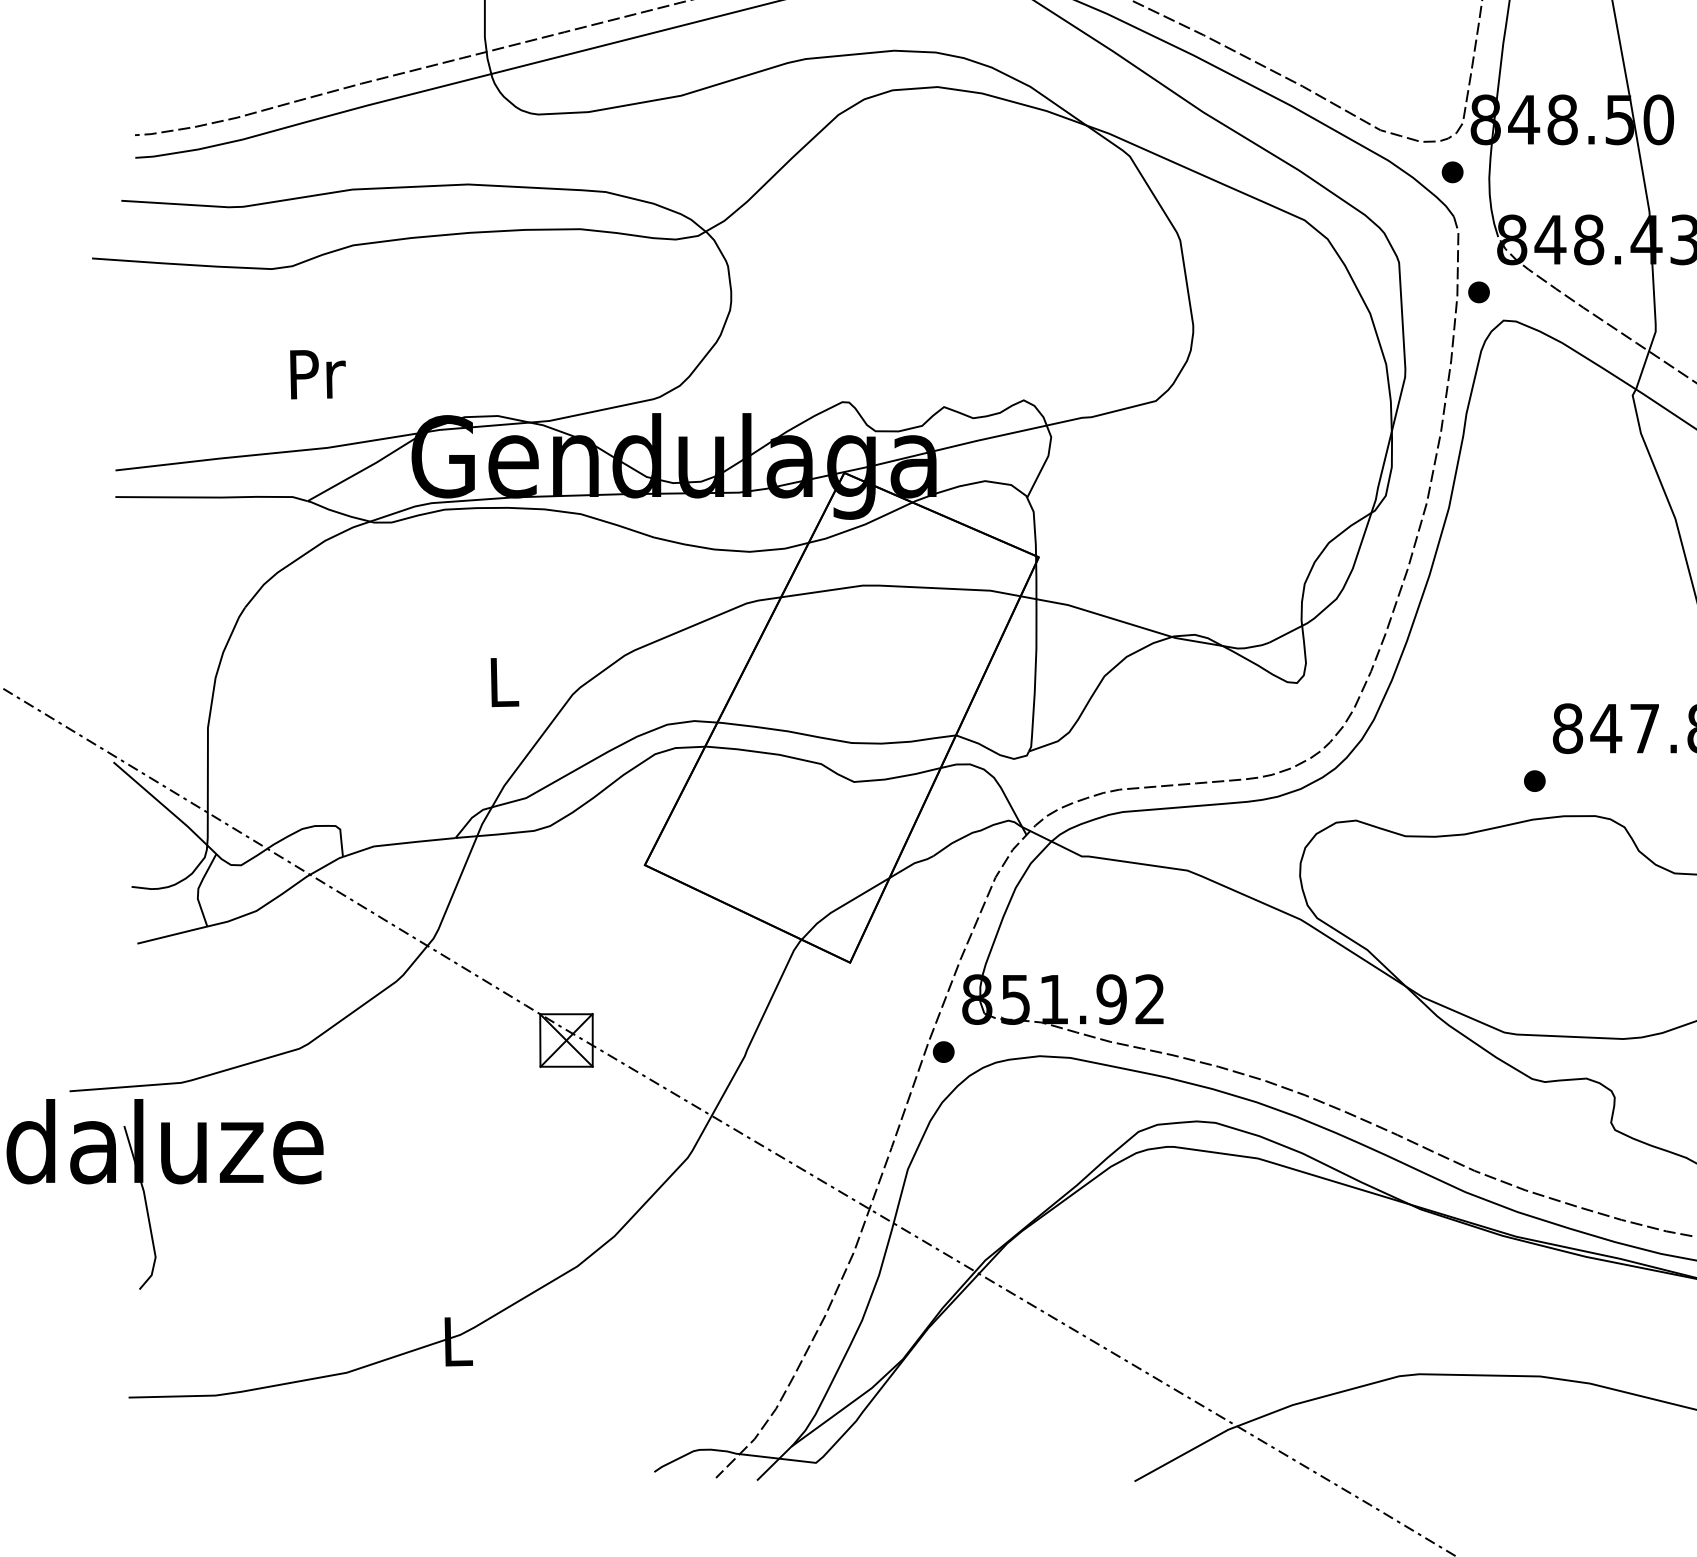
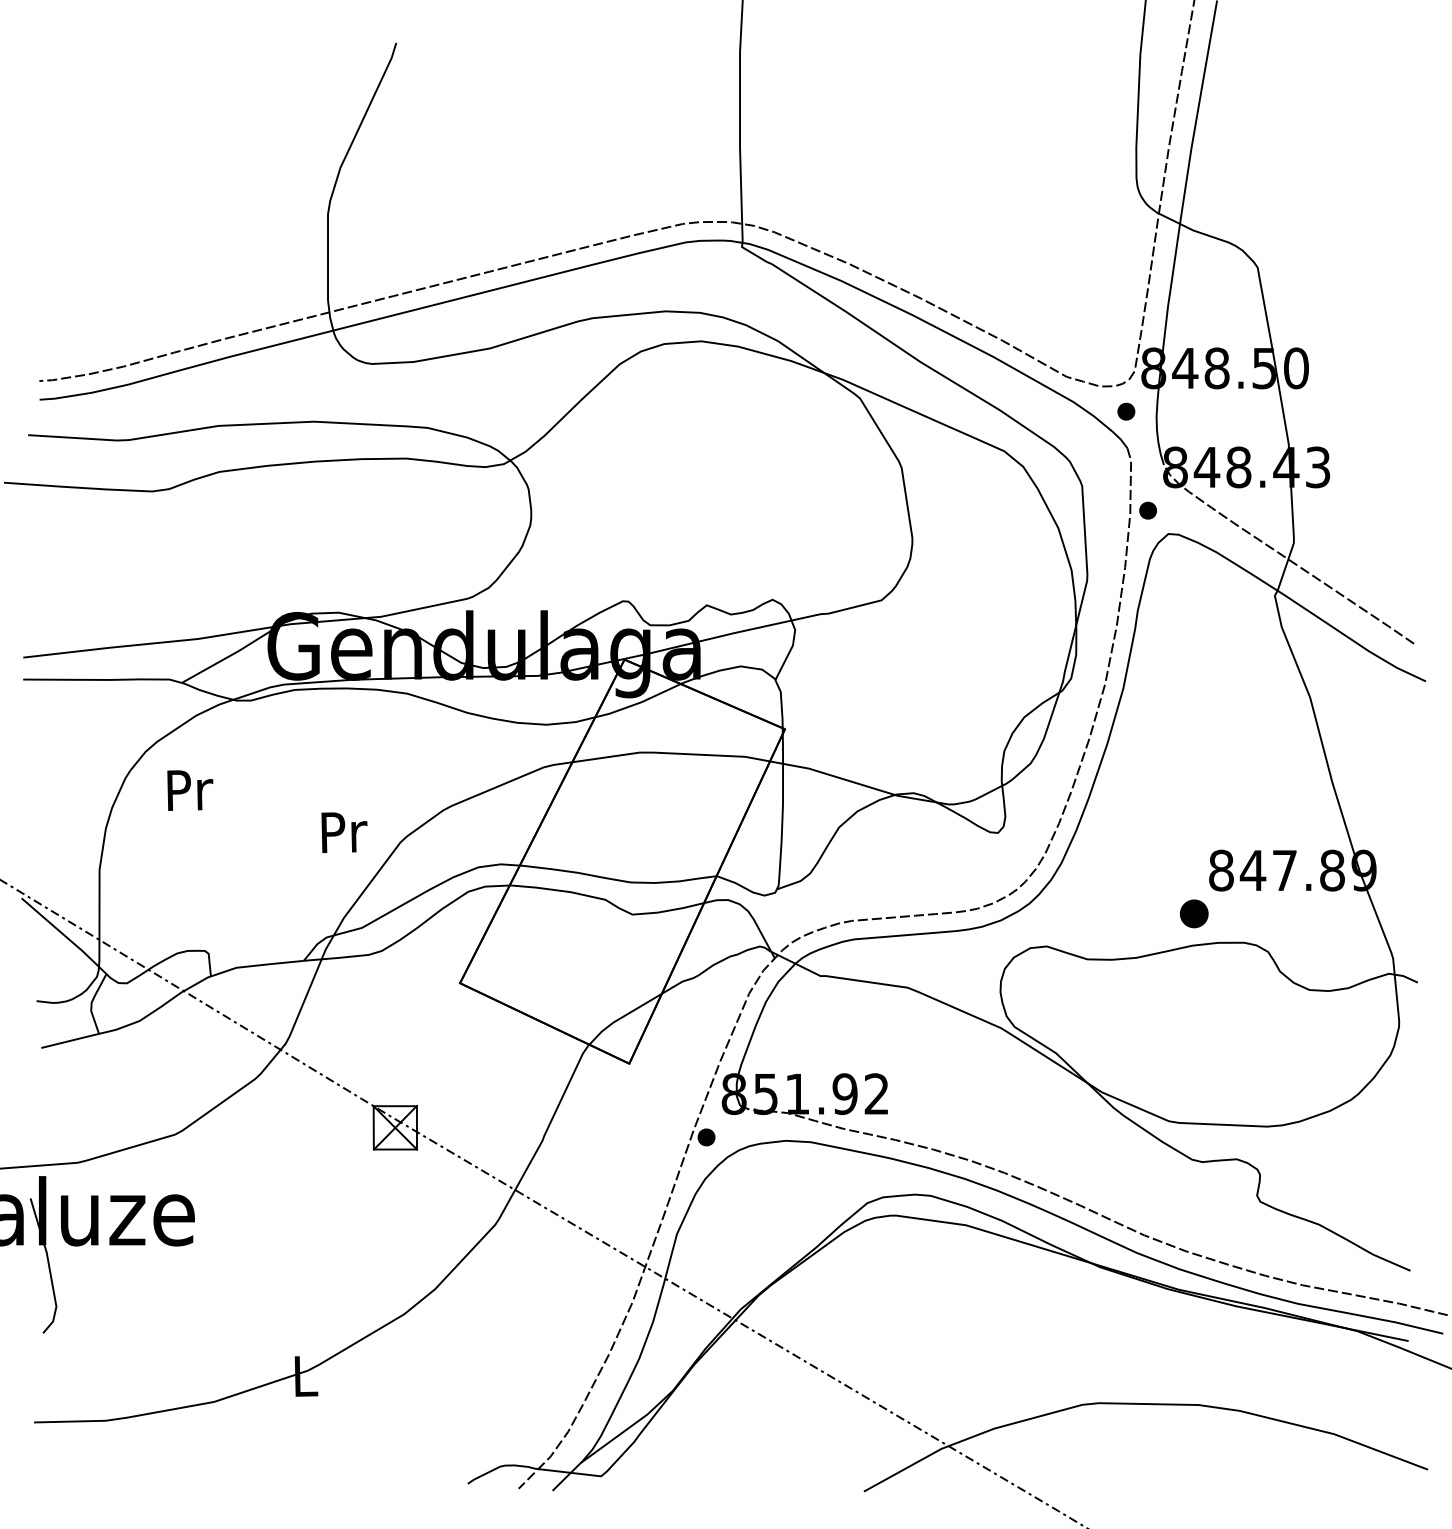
text: (318, 374) -> (190, 790), moved
text: (504, 682) -> (344, 832), L -> Pr
part: (1534, 780) -> (1193, 913), size x1.6

